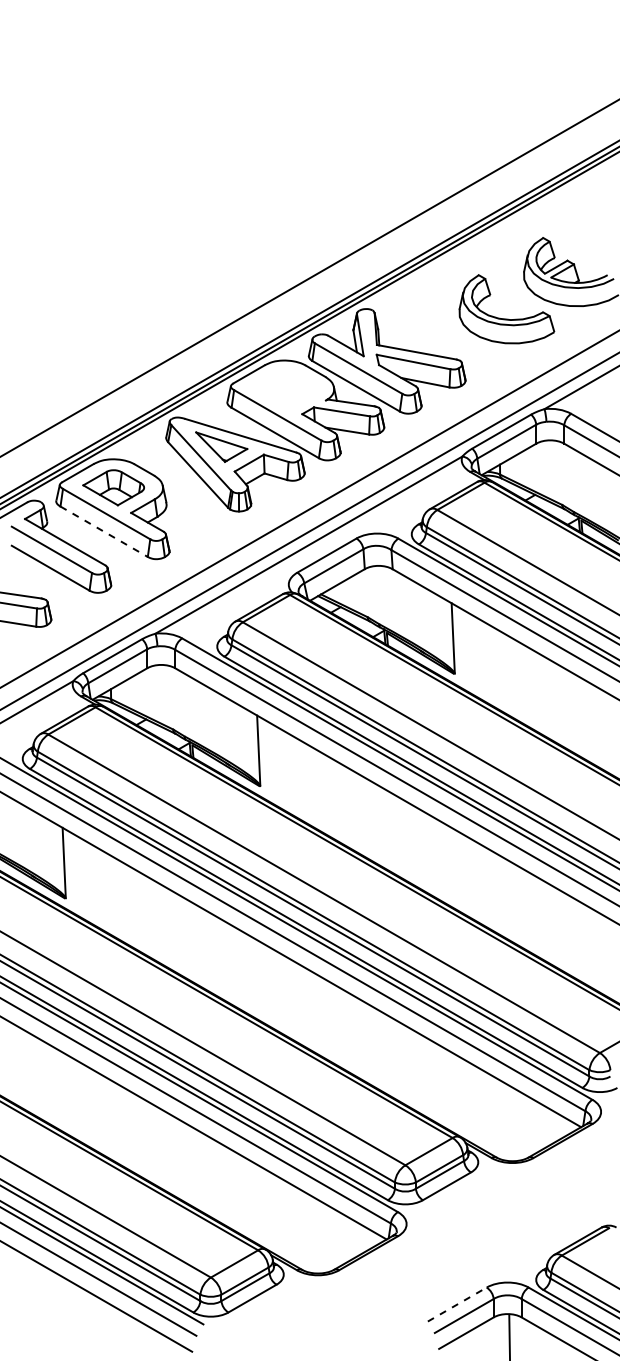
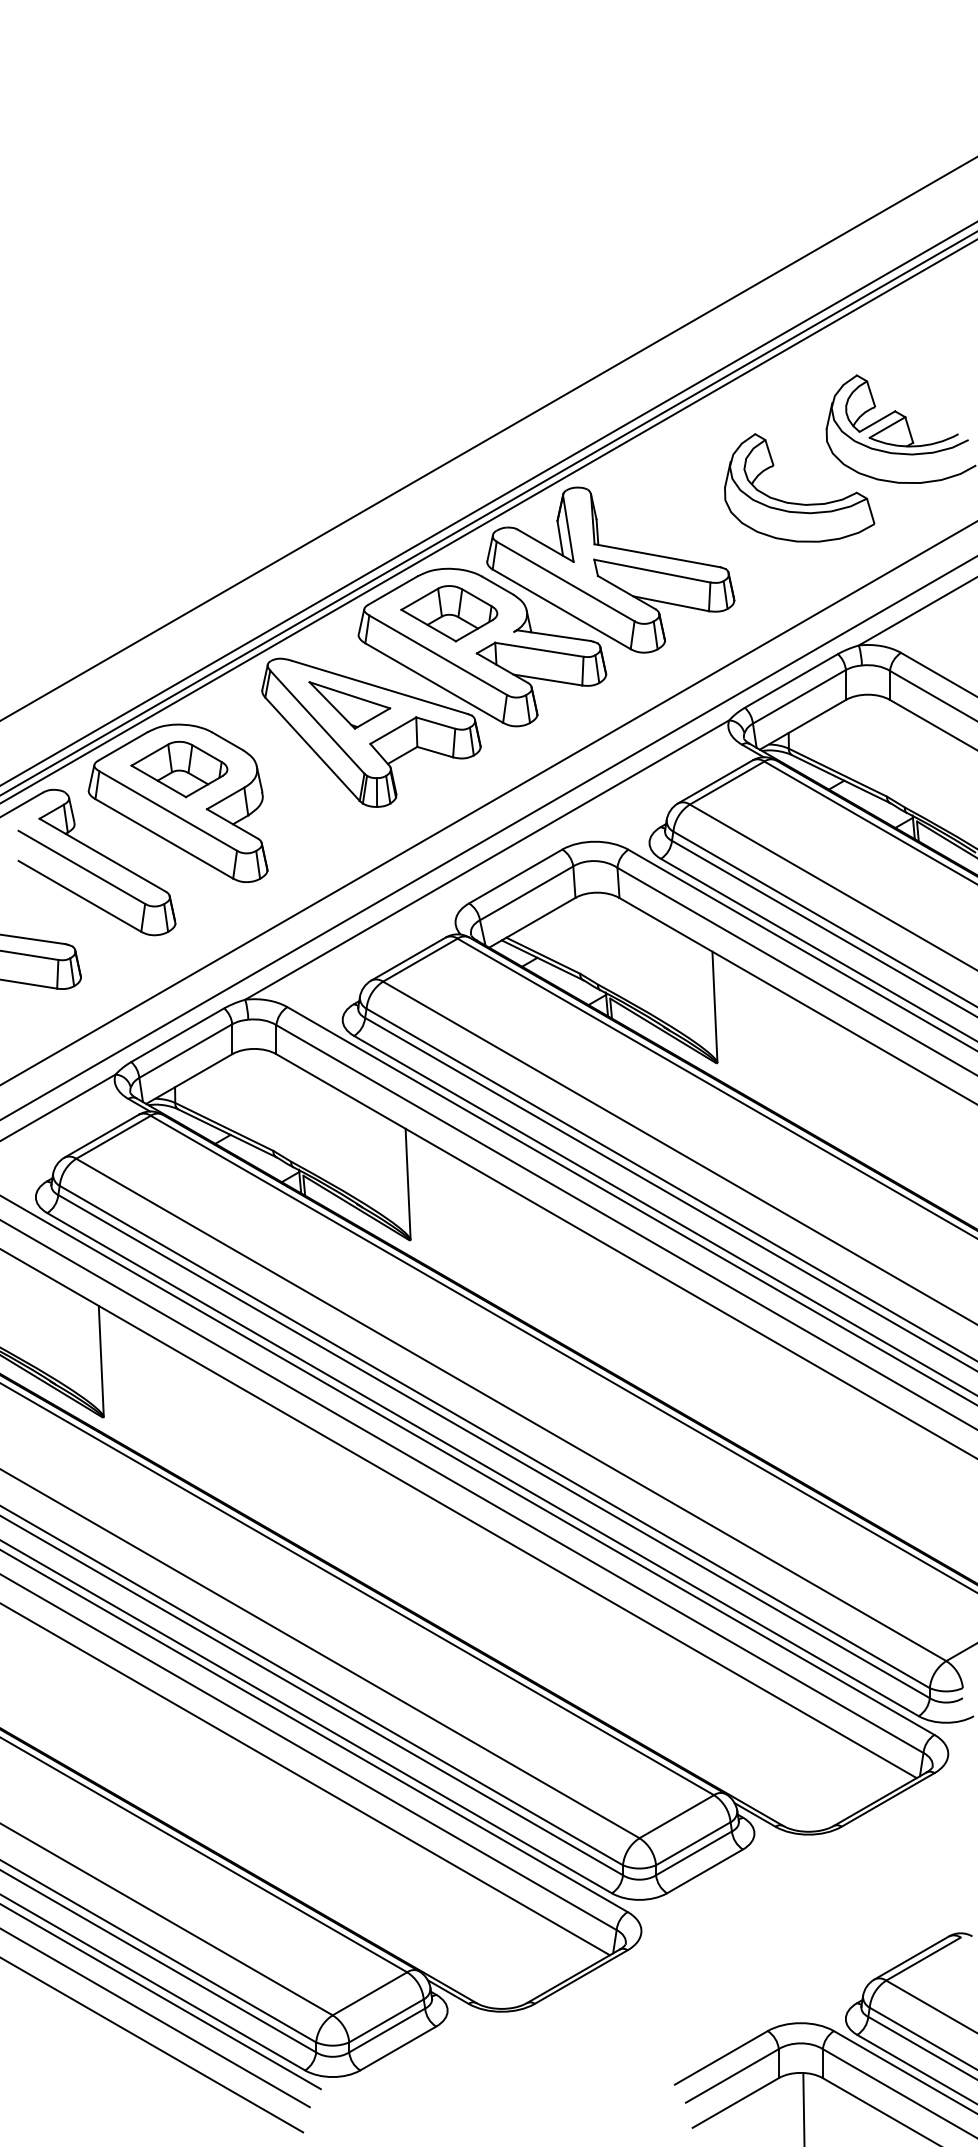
part: (284, 388) -> (448, 612), added
line: (104, 532) -> (164, 840), dashed -> solid
line: (457, 1304) -> (721, 2057), dashed -> solid

